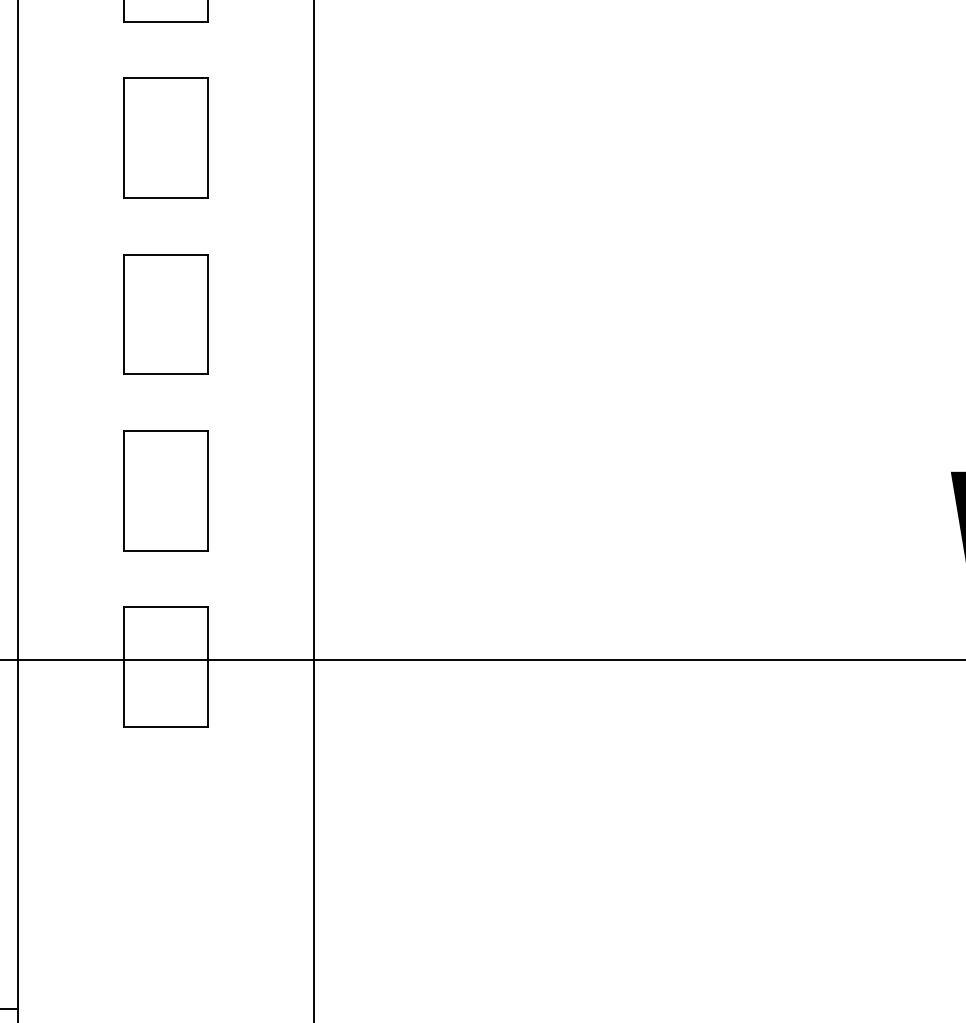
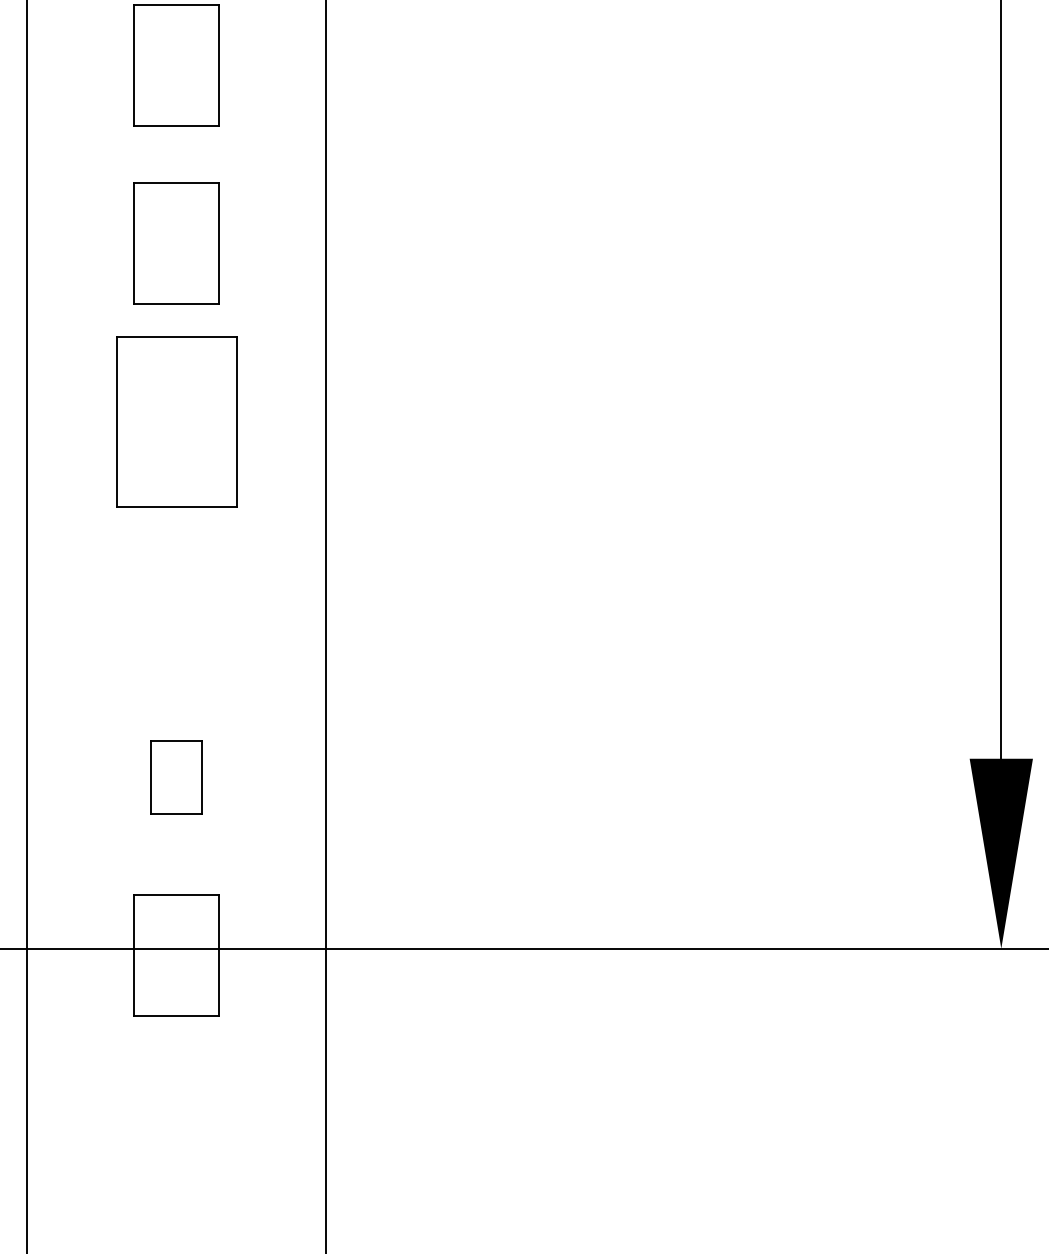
part: (165, 138) -> (176, 421), size x1.4
part: (165, 314) -> (176, 599), removed
part: (165, 490) -> (176, 777), size x0.6

